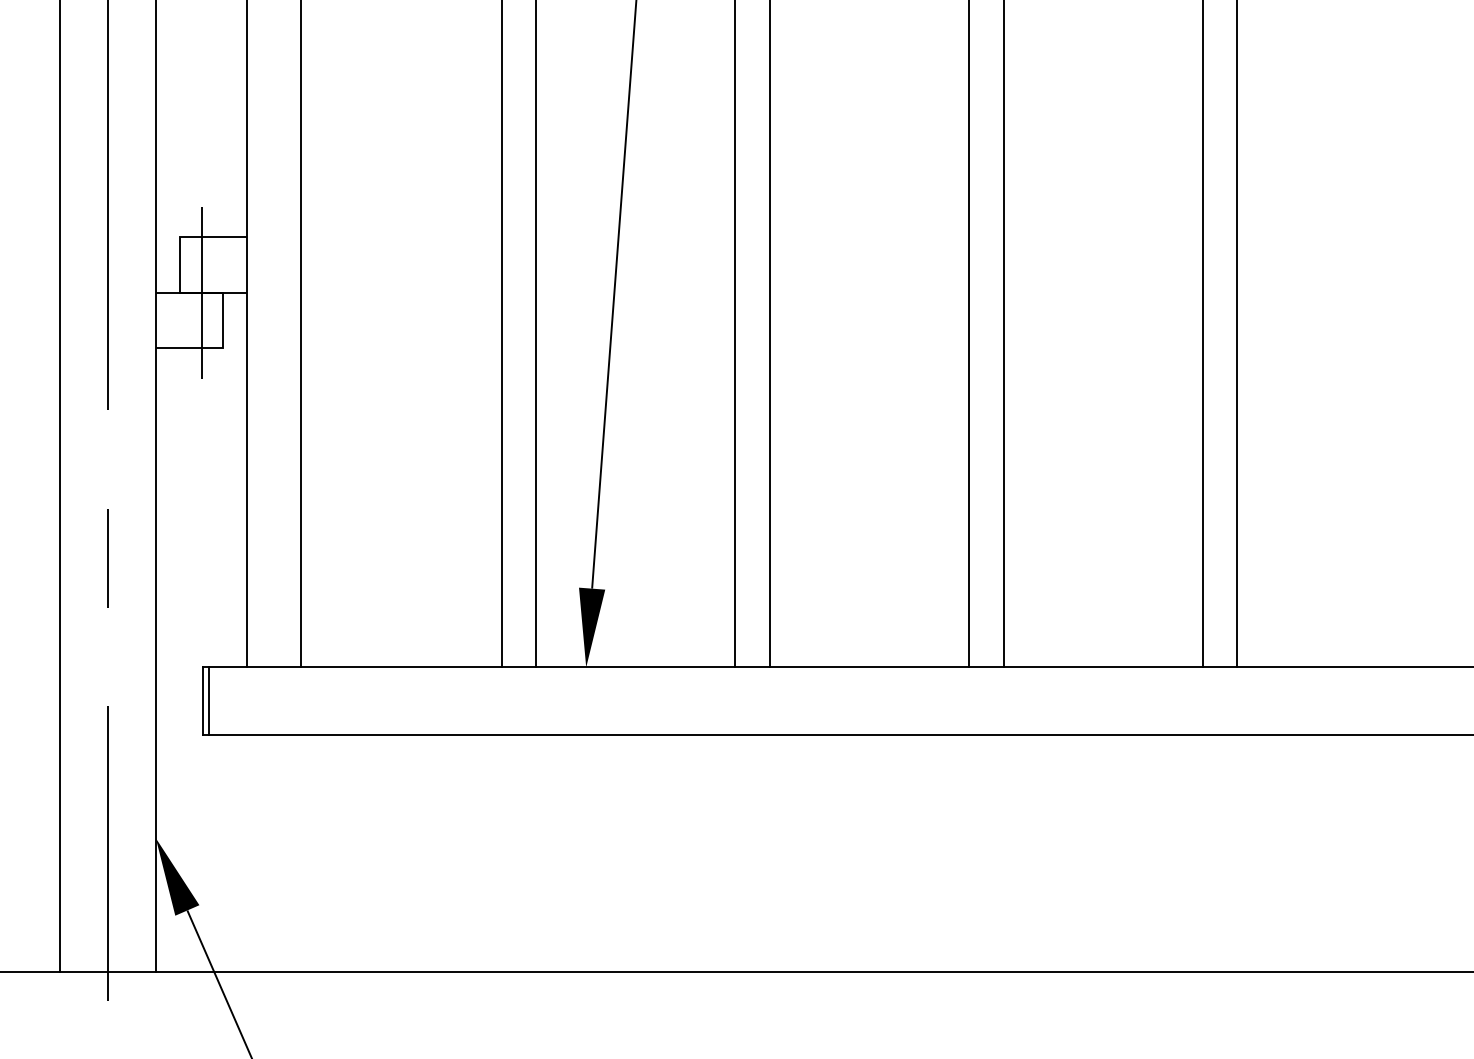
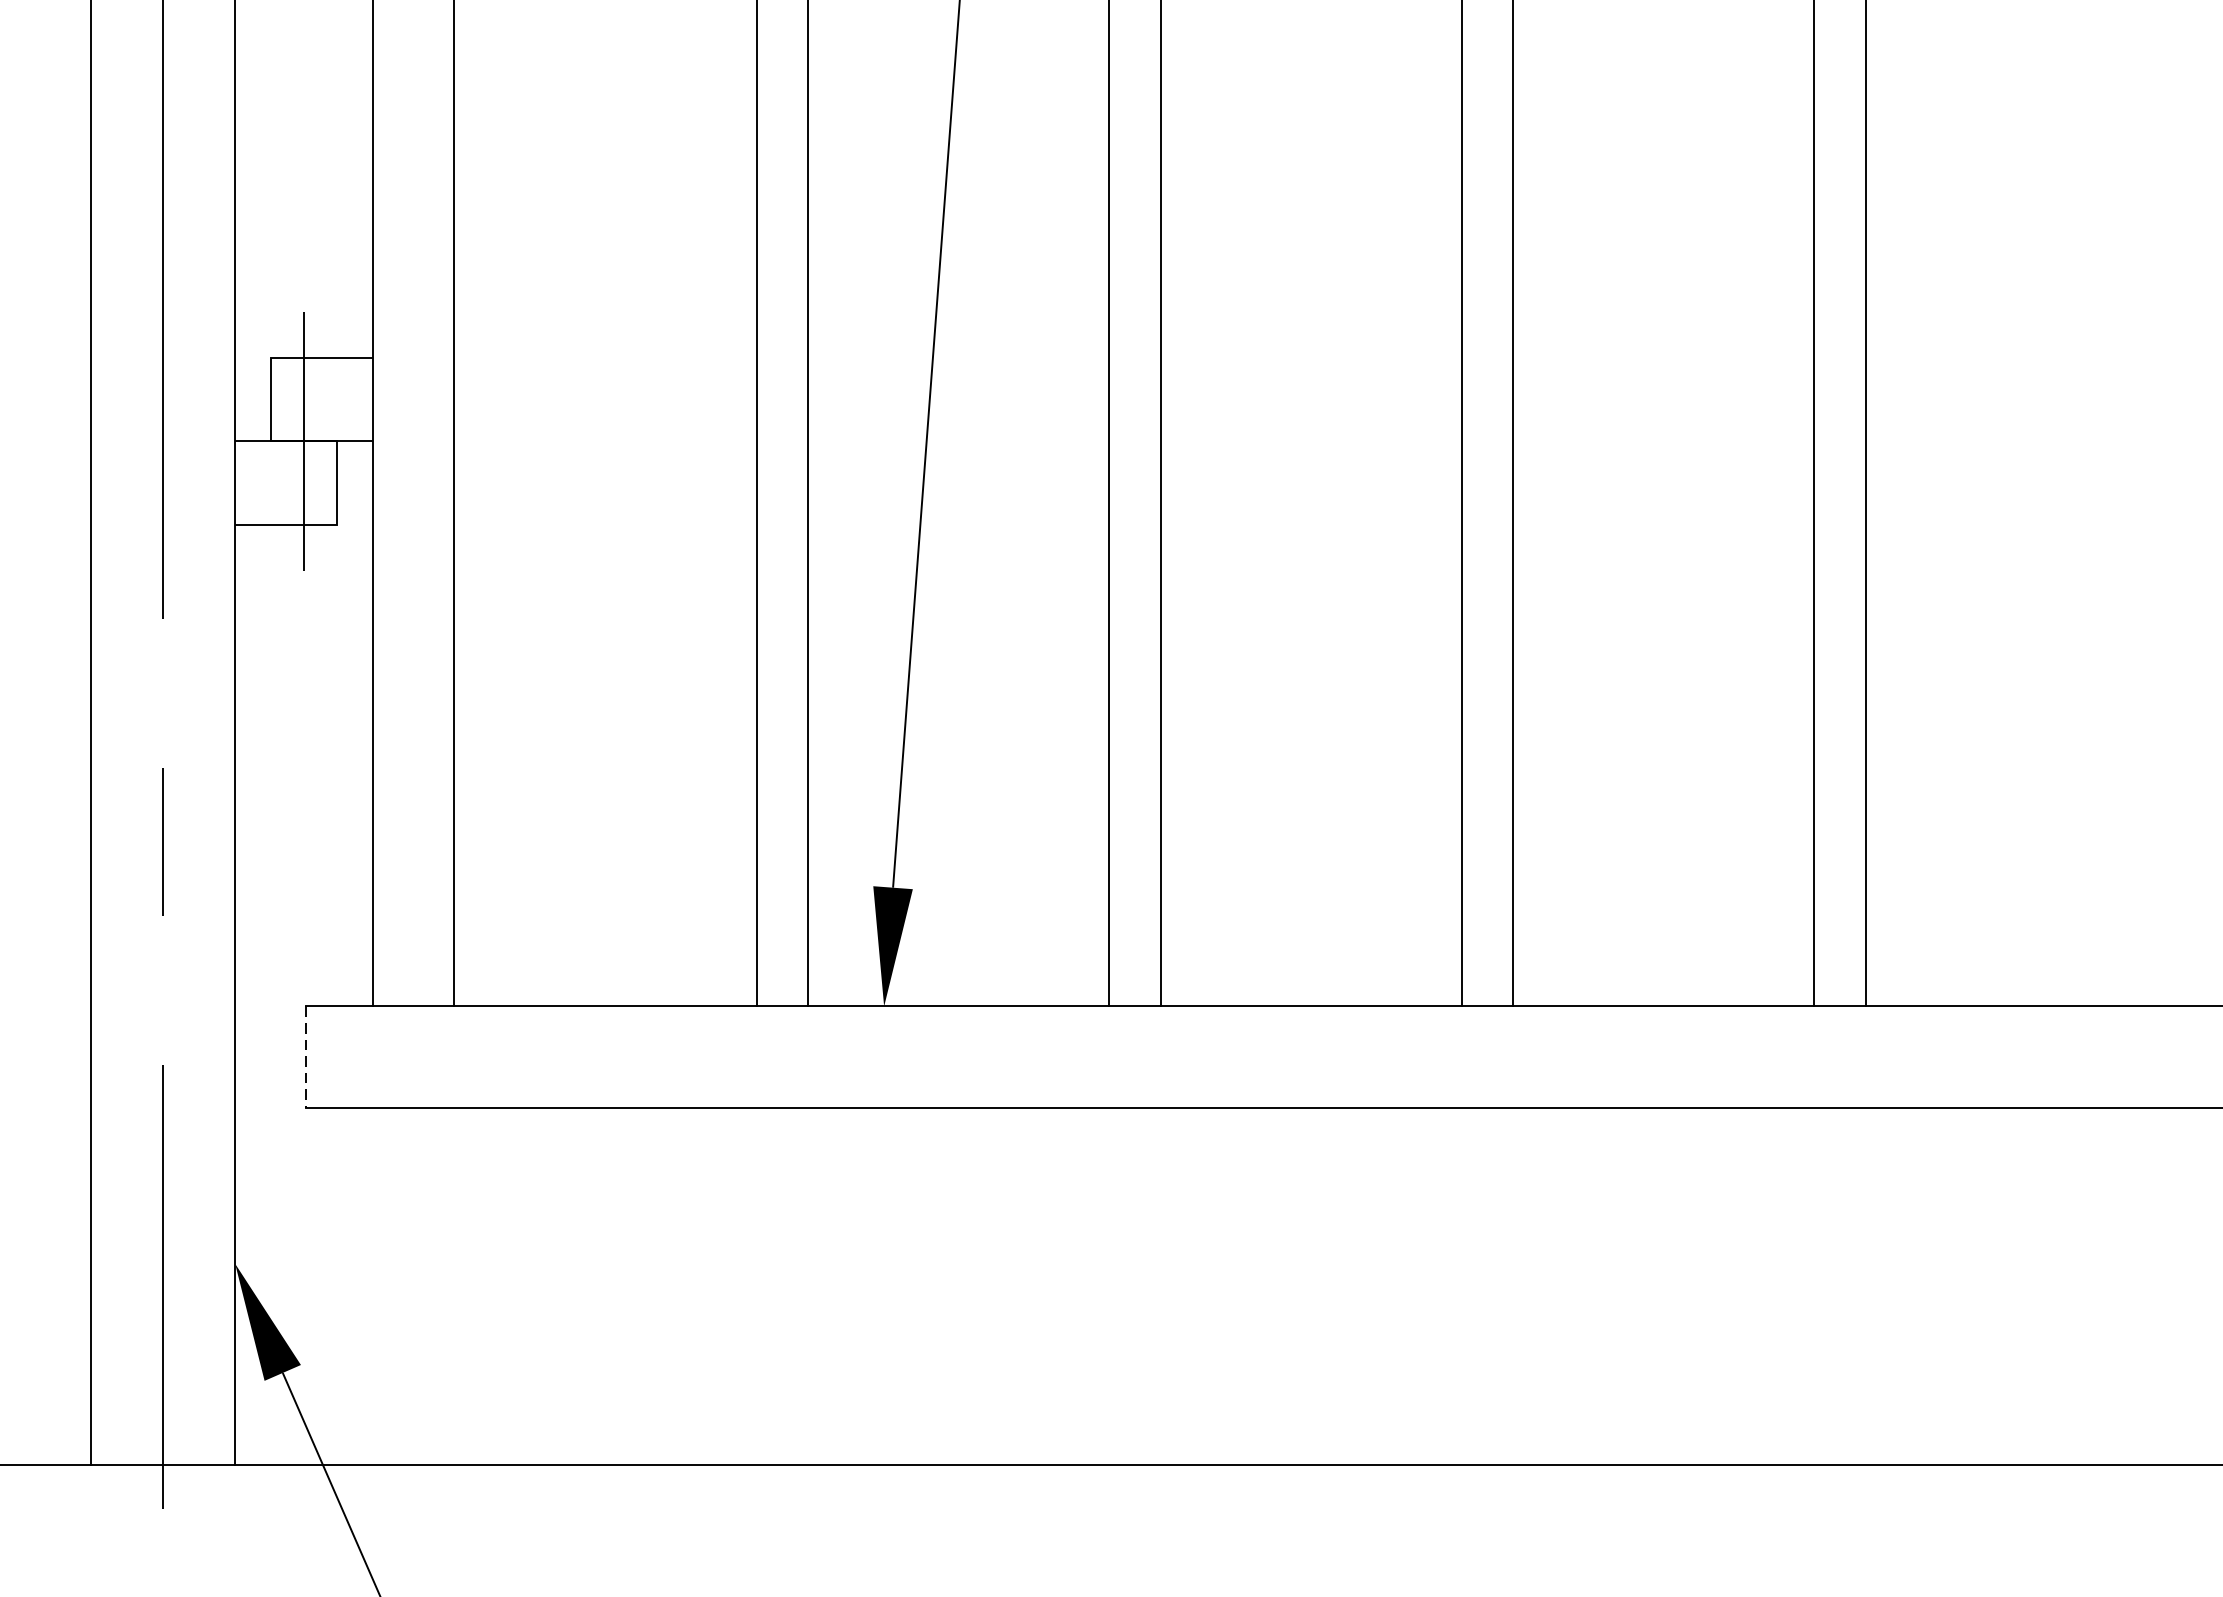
line: (209, 700) -> (316, 1056), removed
line: (202, 701) -> (305, 1057), solid -> dashed

